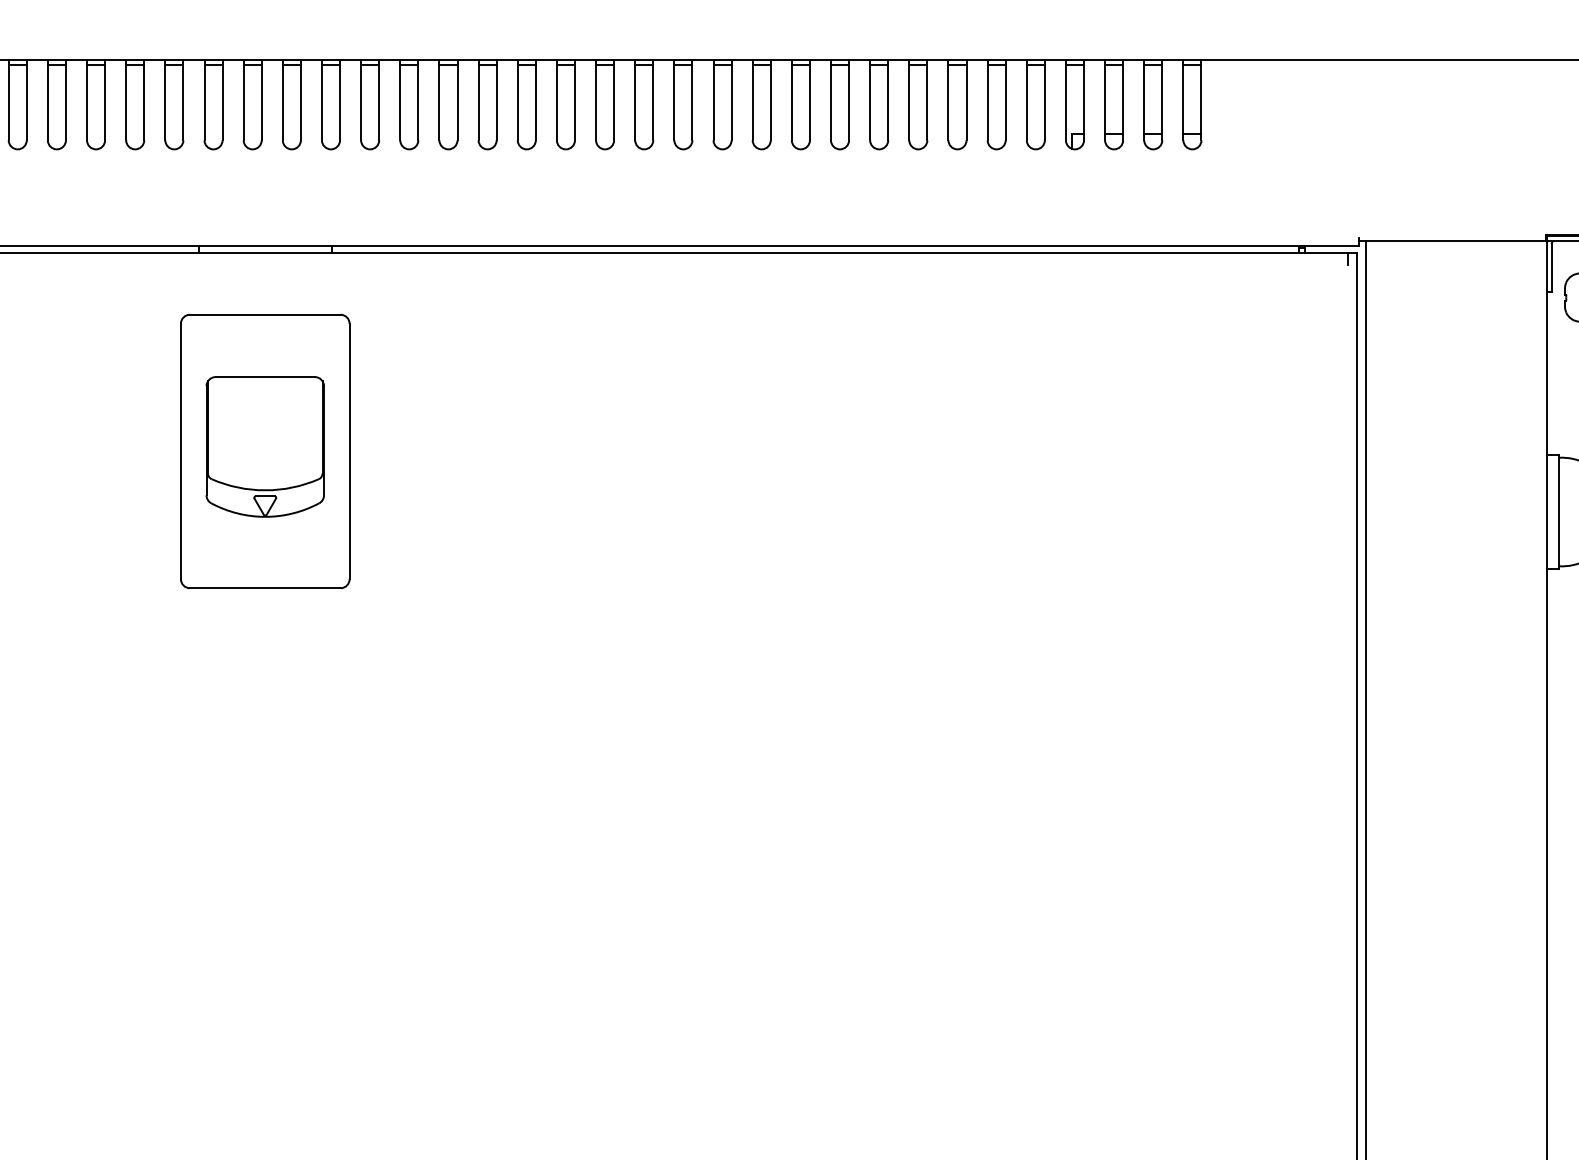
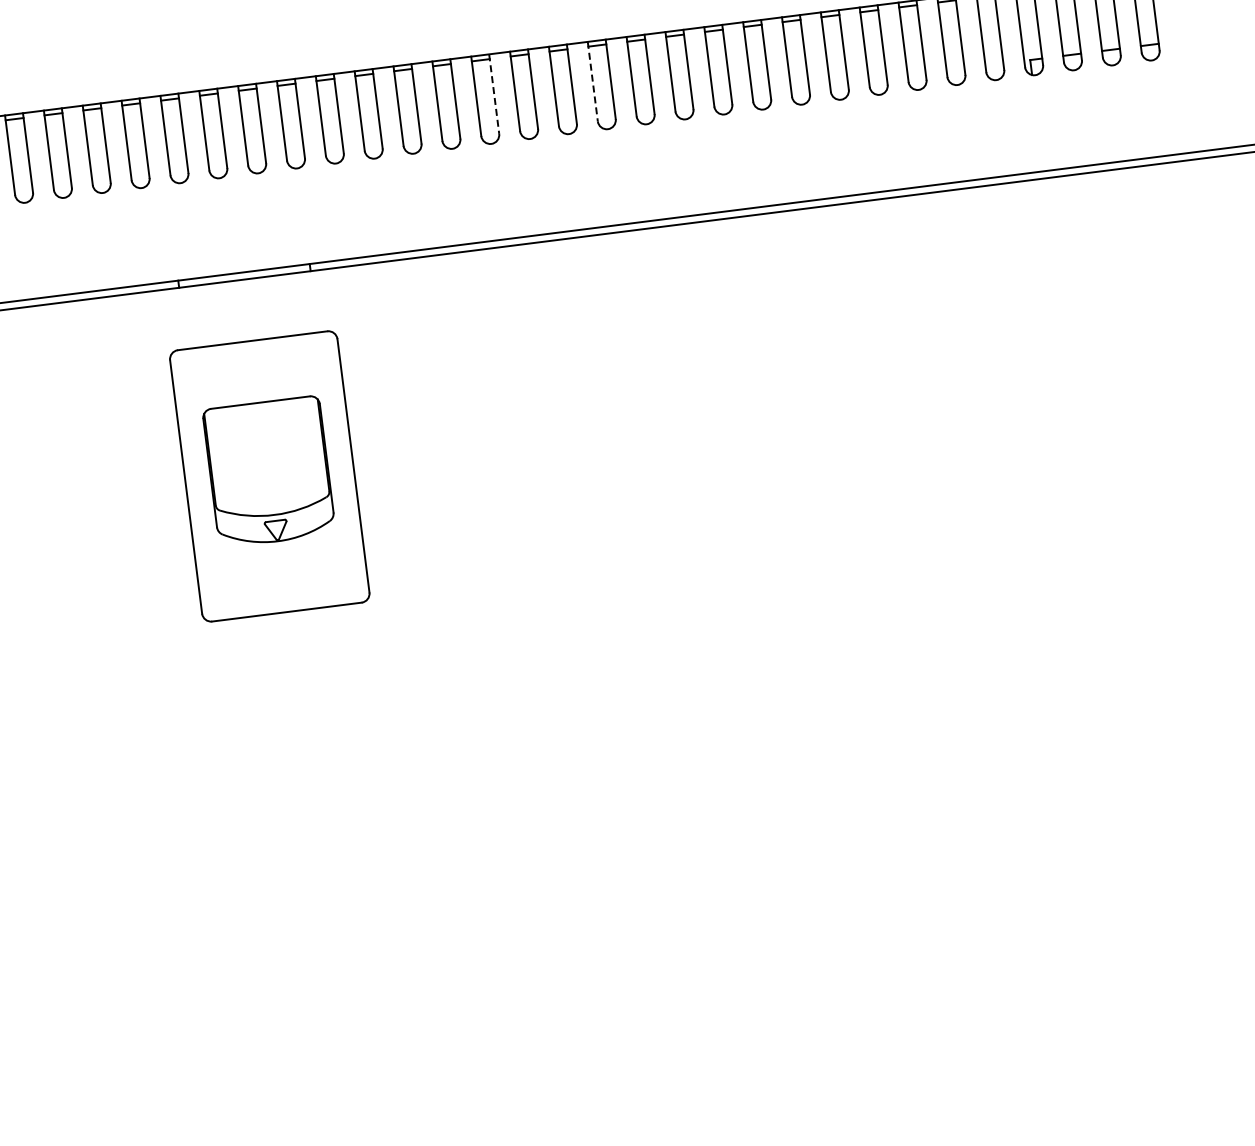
line: (535, 100) -> (493, 94), solid -> dashed
line: (635, 100) -> (593, 81), solid -> dashed

